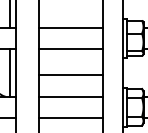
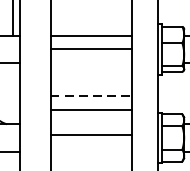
line: (71, 48) -> (91, 48), moved
line: (10, 72) -> (13, 93), removed
line: (71, 74) -> (91, 95), solid -> dashed
line: (71, 96) -> (91, 109), moved
line: (71, 118) -> (91, 135), moved

